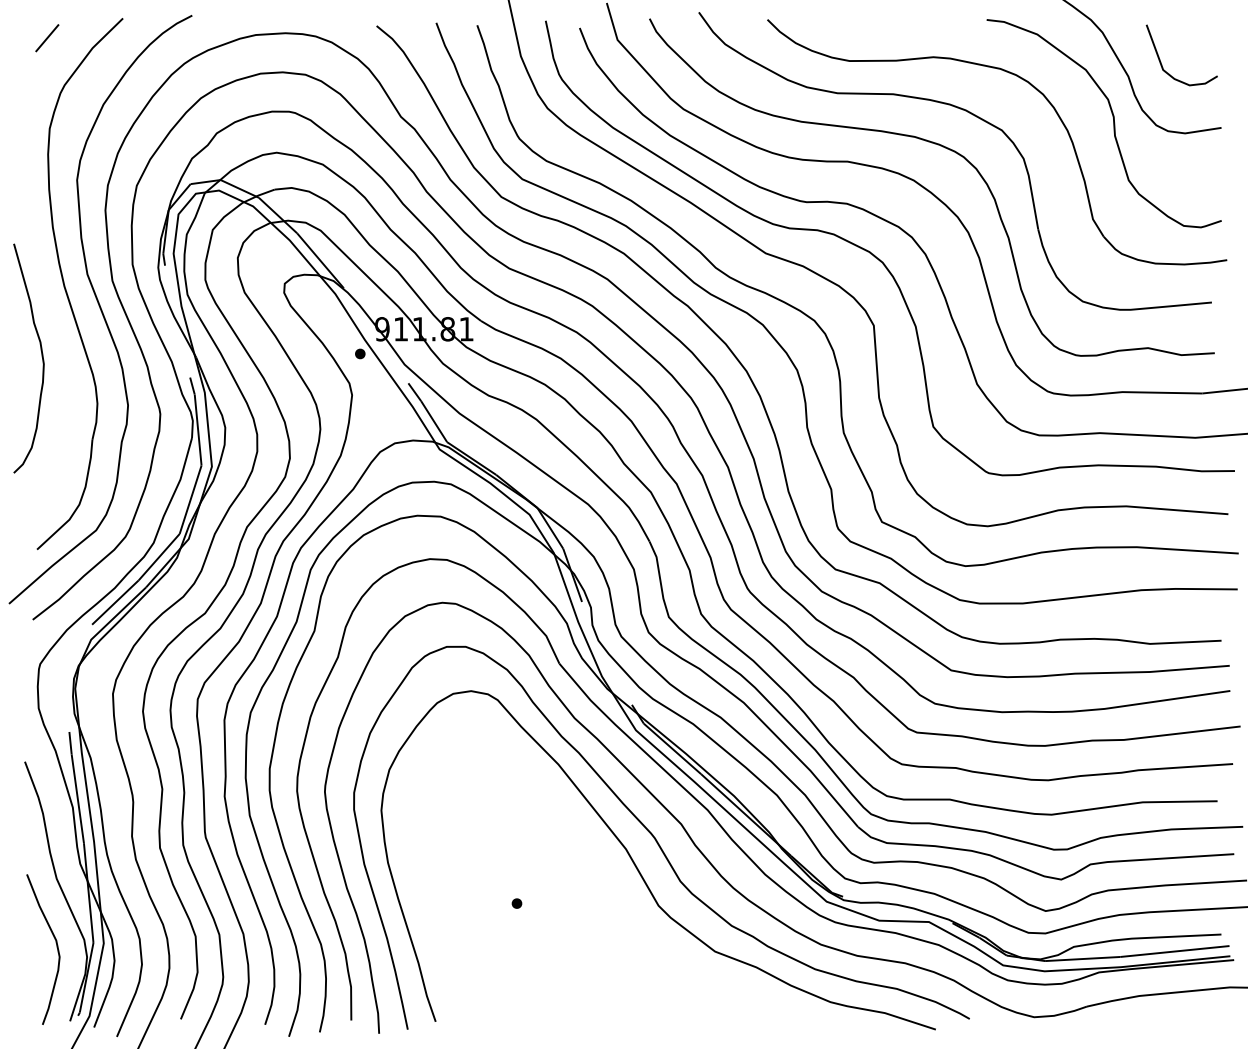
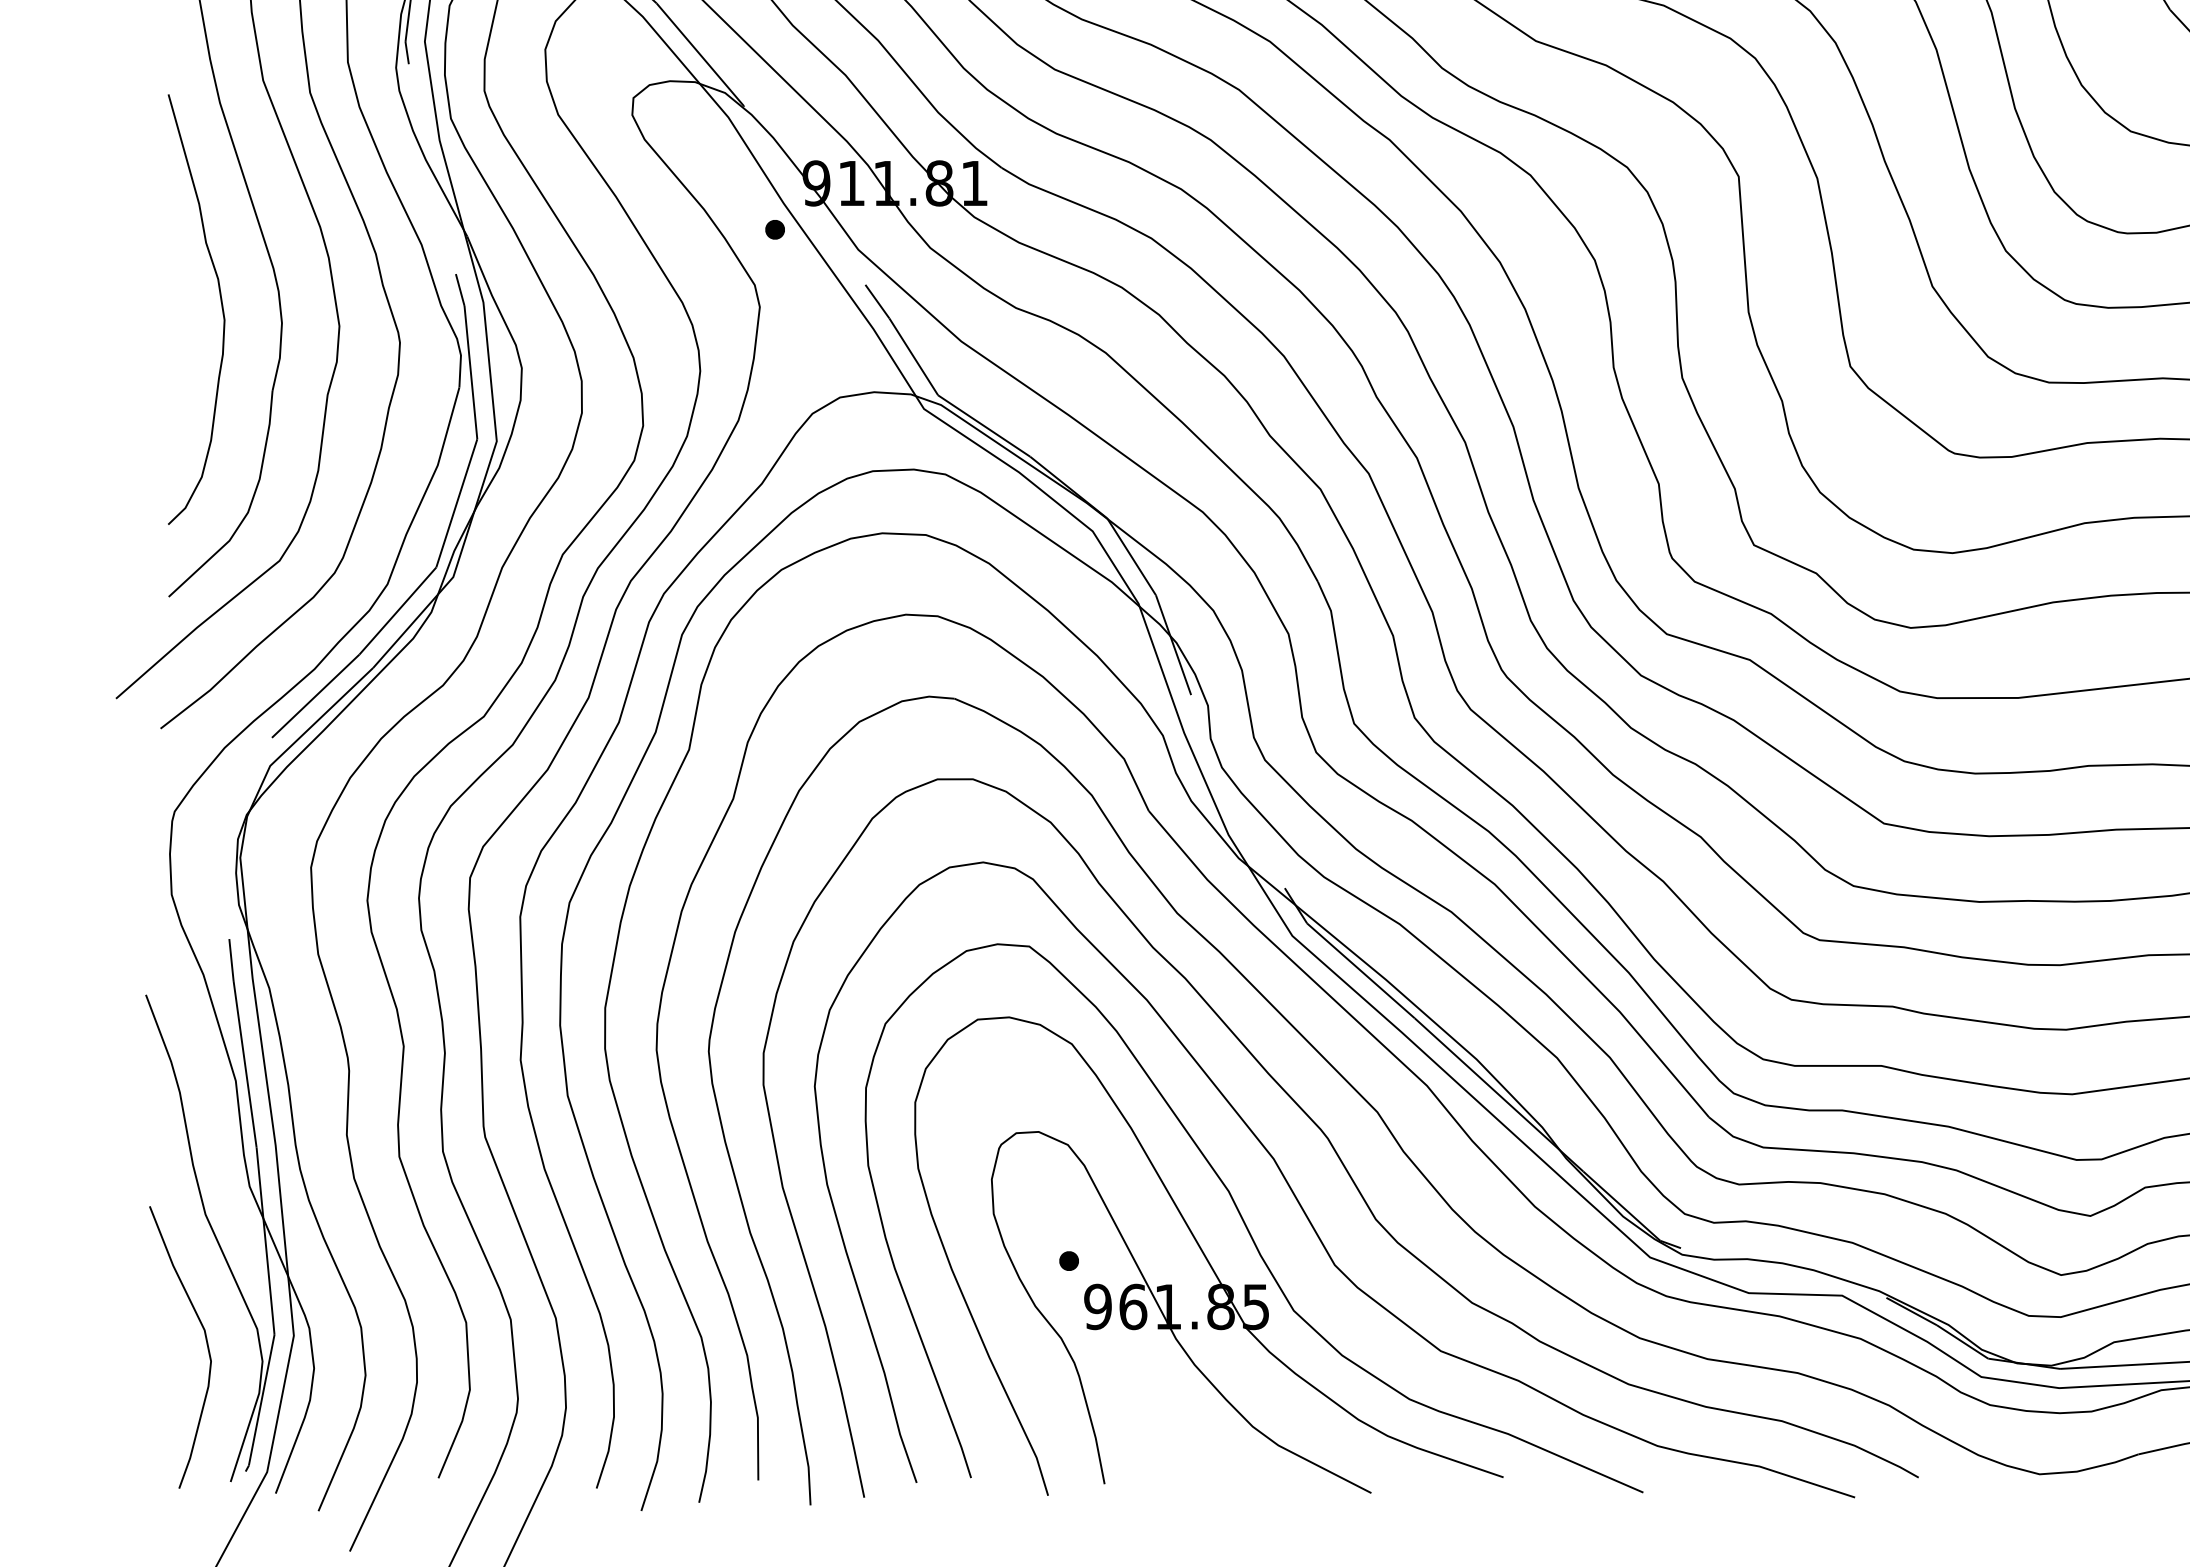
curve: (41, 357) -> (220, 307), moved
part: (615, 880) -> (1253, 1217), added

